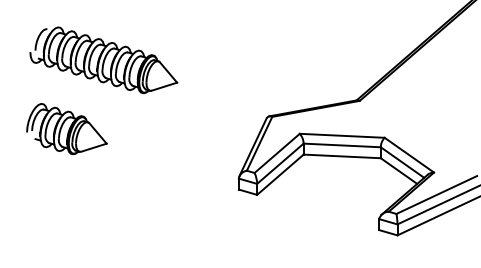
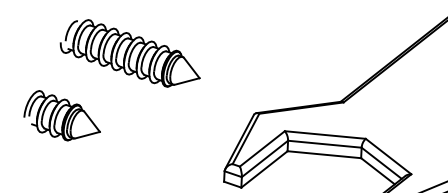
part: (103, 60) -> (130, 53), moved

